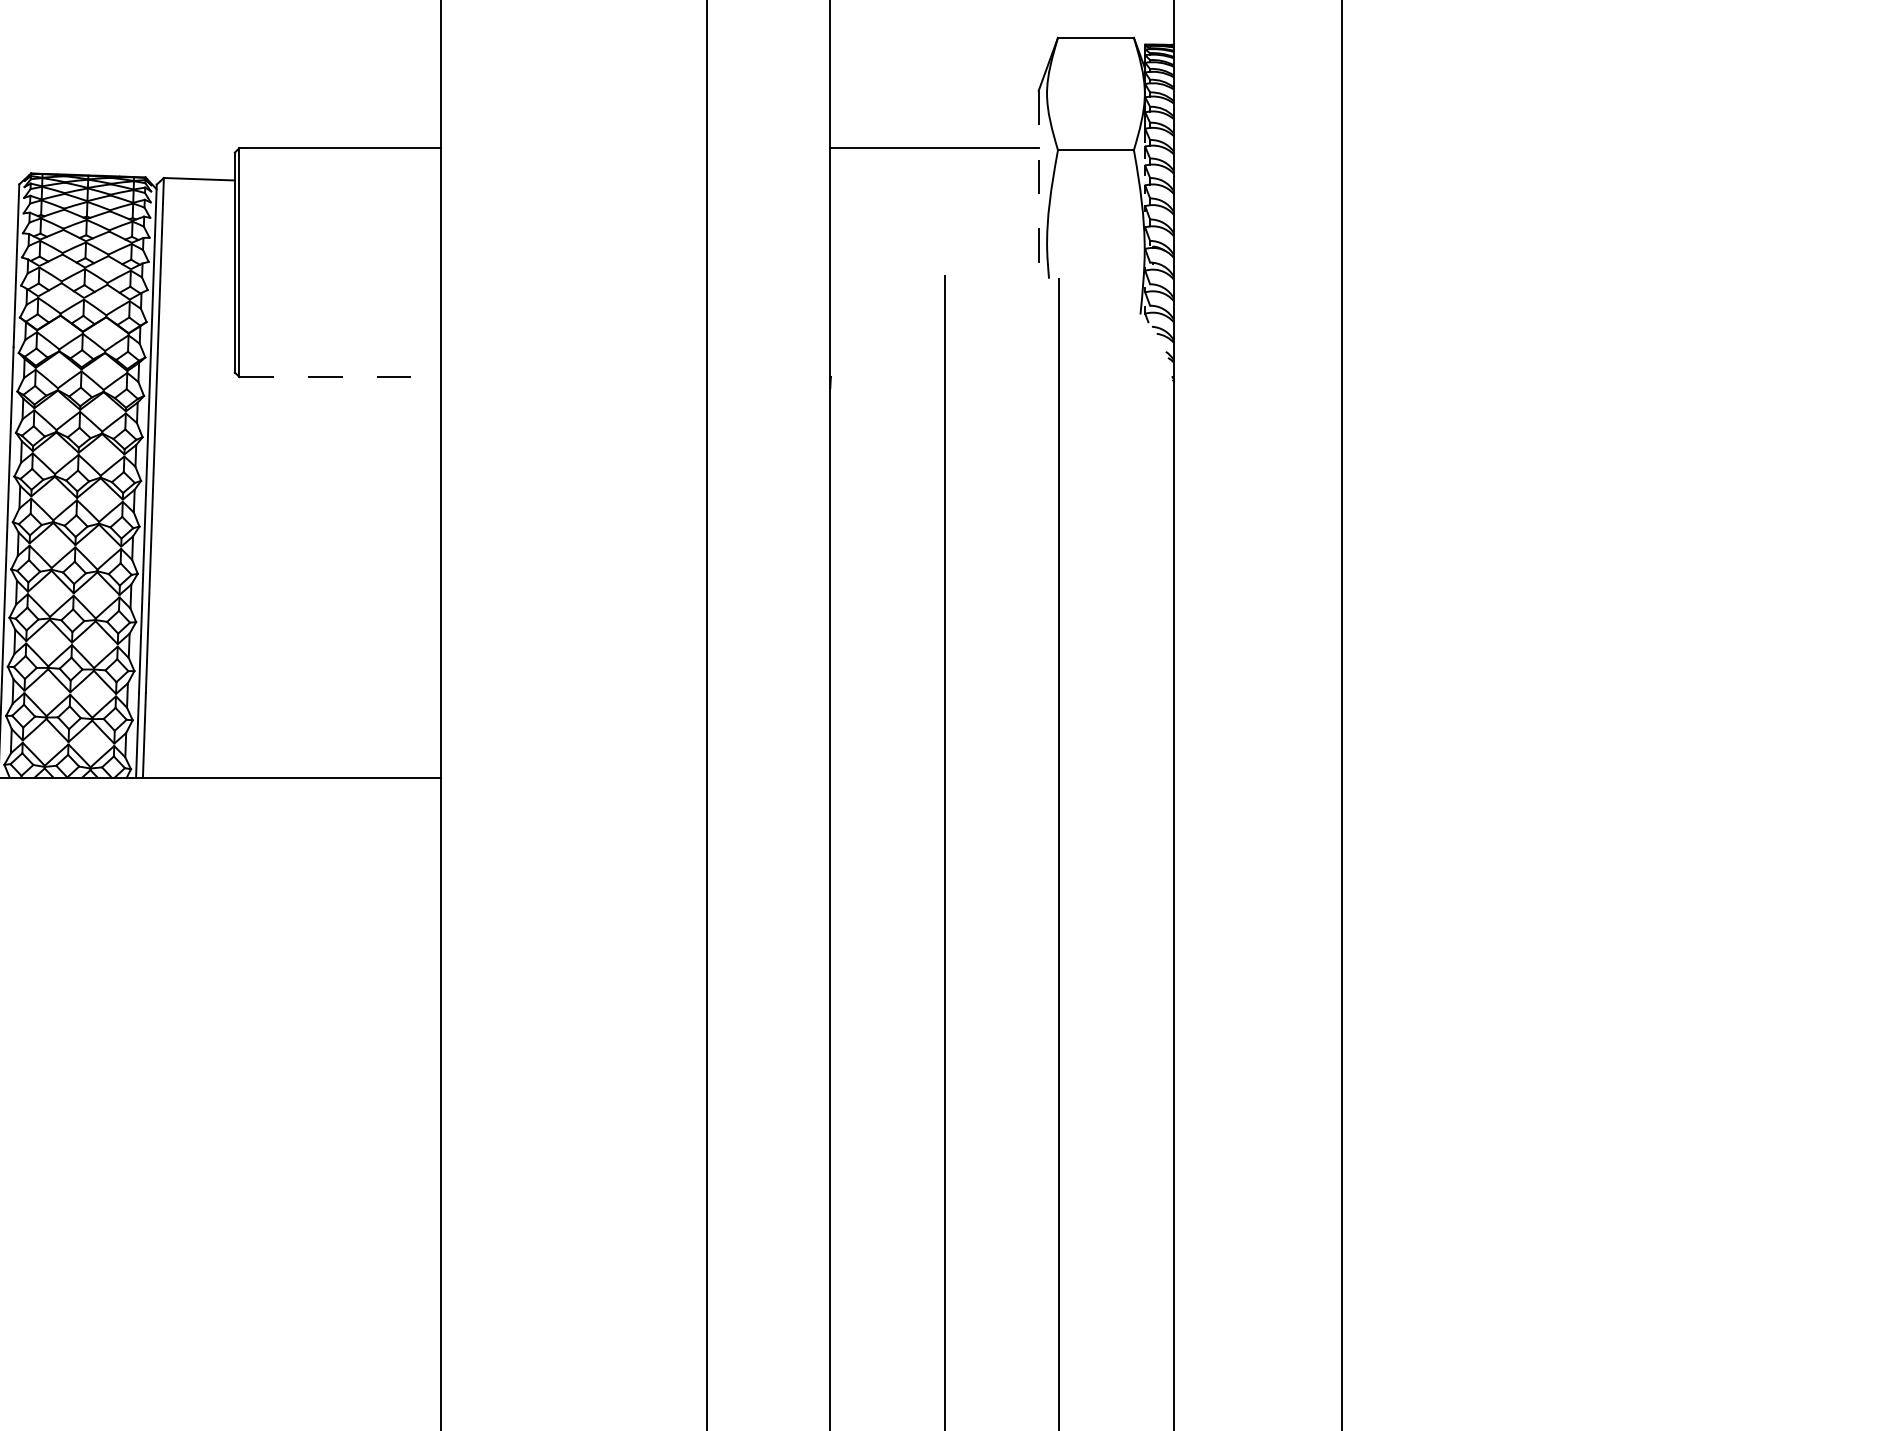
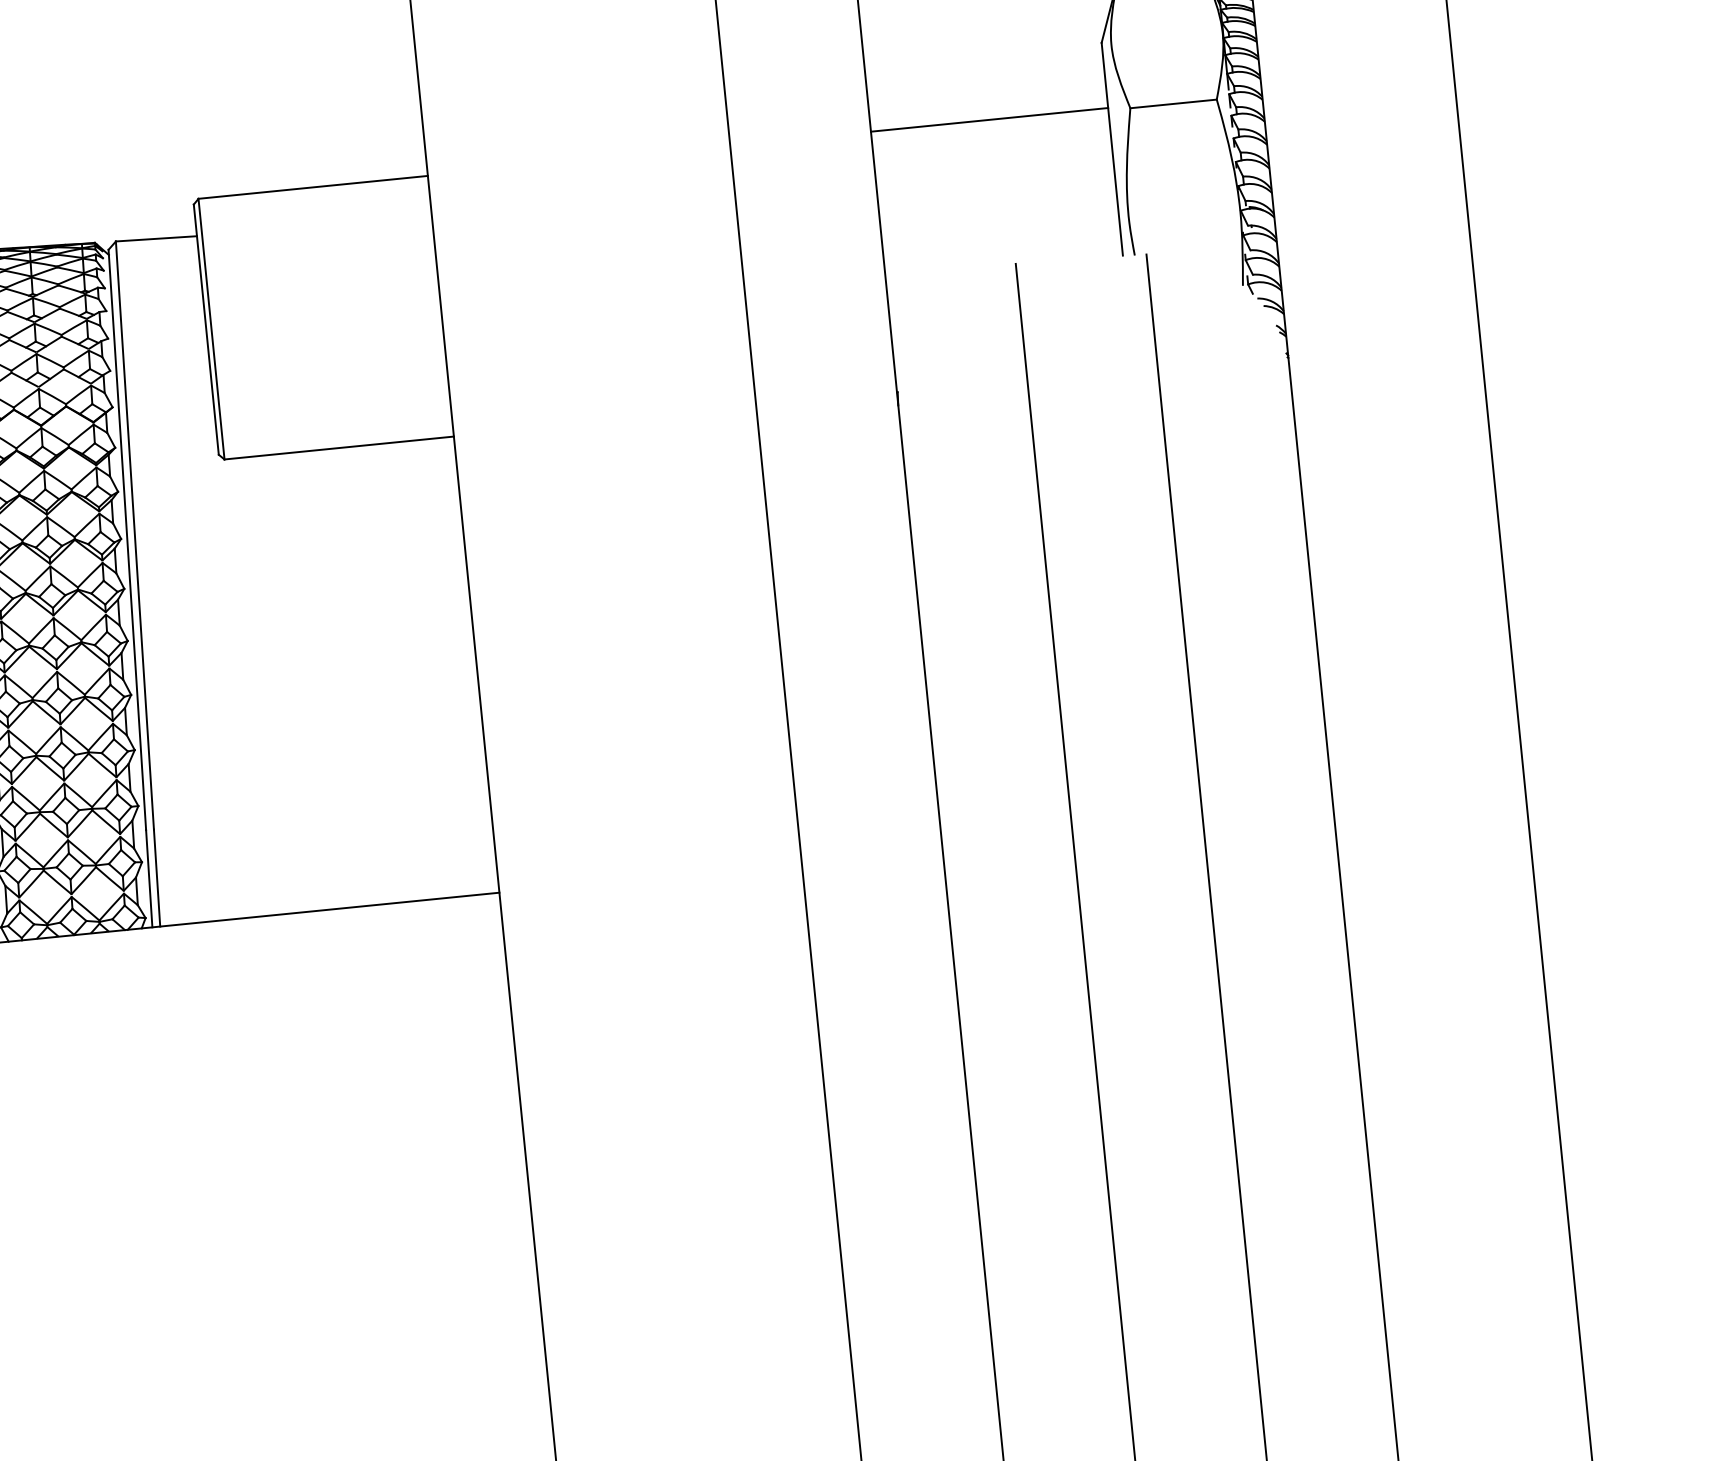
line: (1038, 184) -> (1112, 149), dashed -> solid
line: (340, 377) -> (339, 448), dashed -> solid

